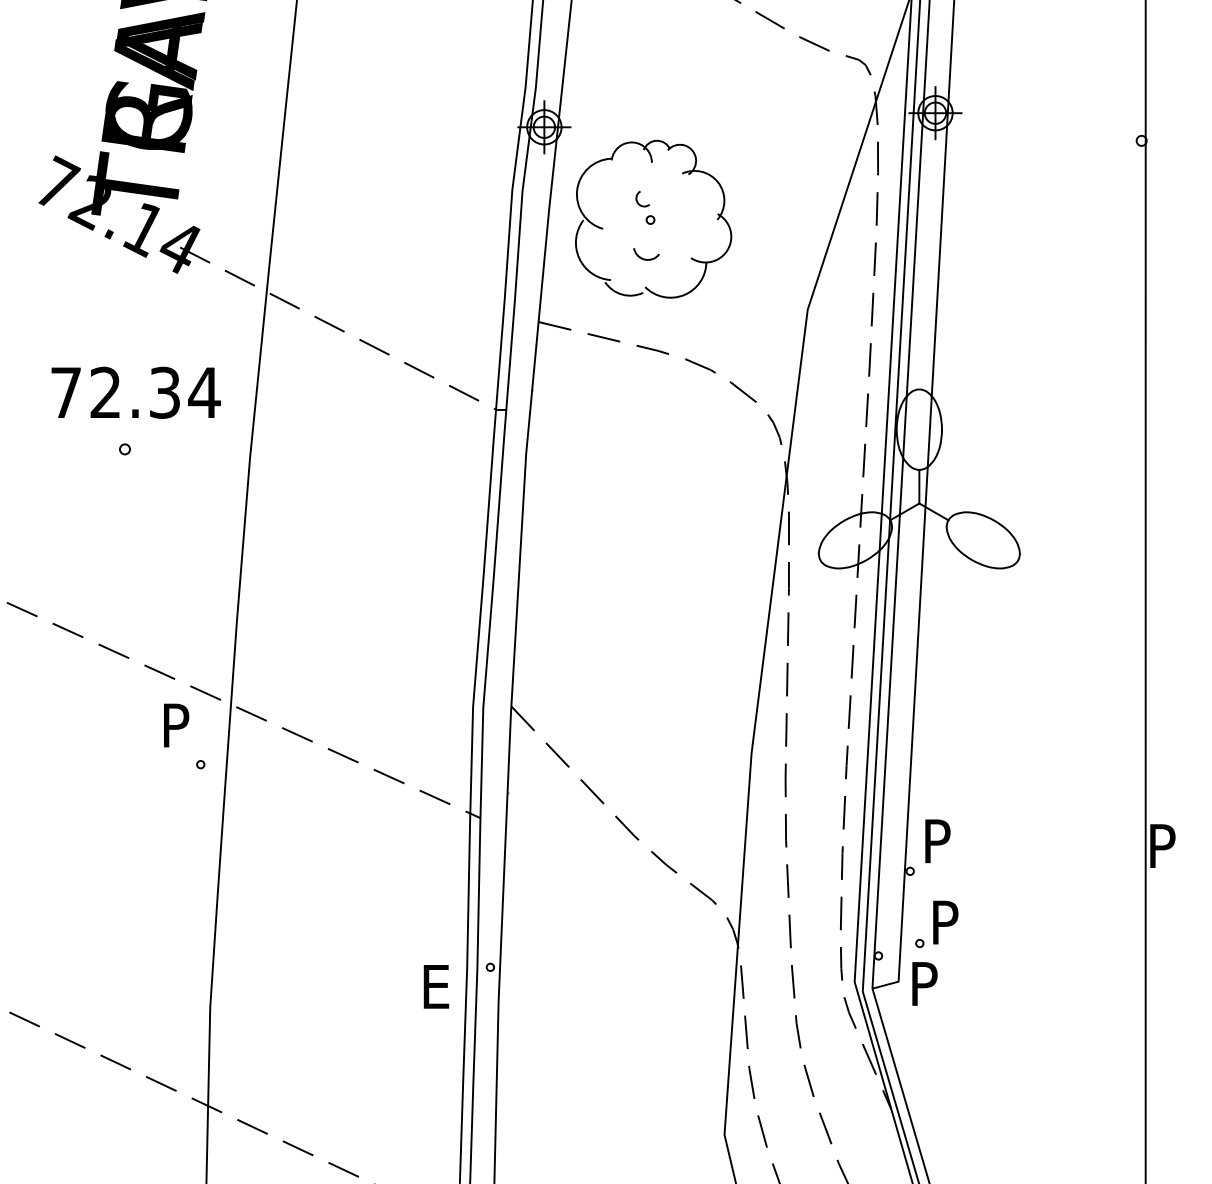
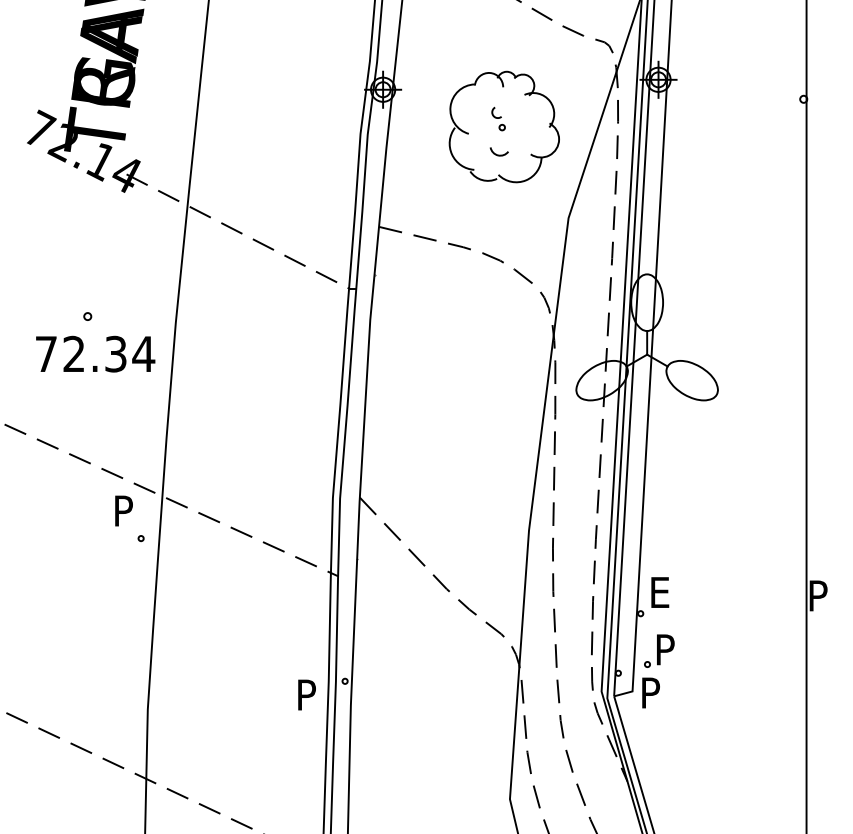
part: (653, 218) -> (504, 126), moved
text: (135, 392) -> (95, 353), moved
text: (940, 841) -> (662, 592), P -> E
text: (439, 986) -> (309, 694), E -> P

